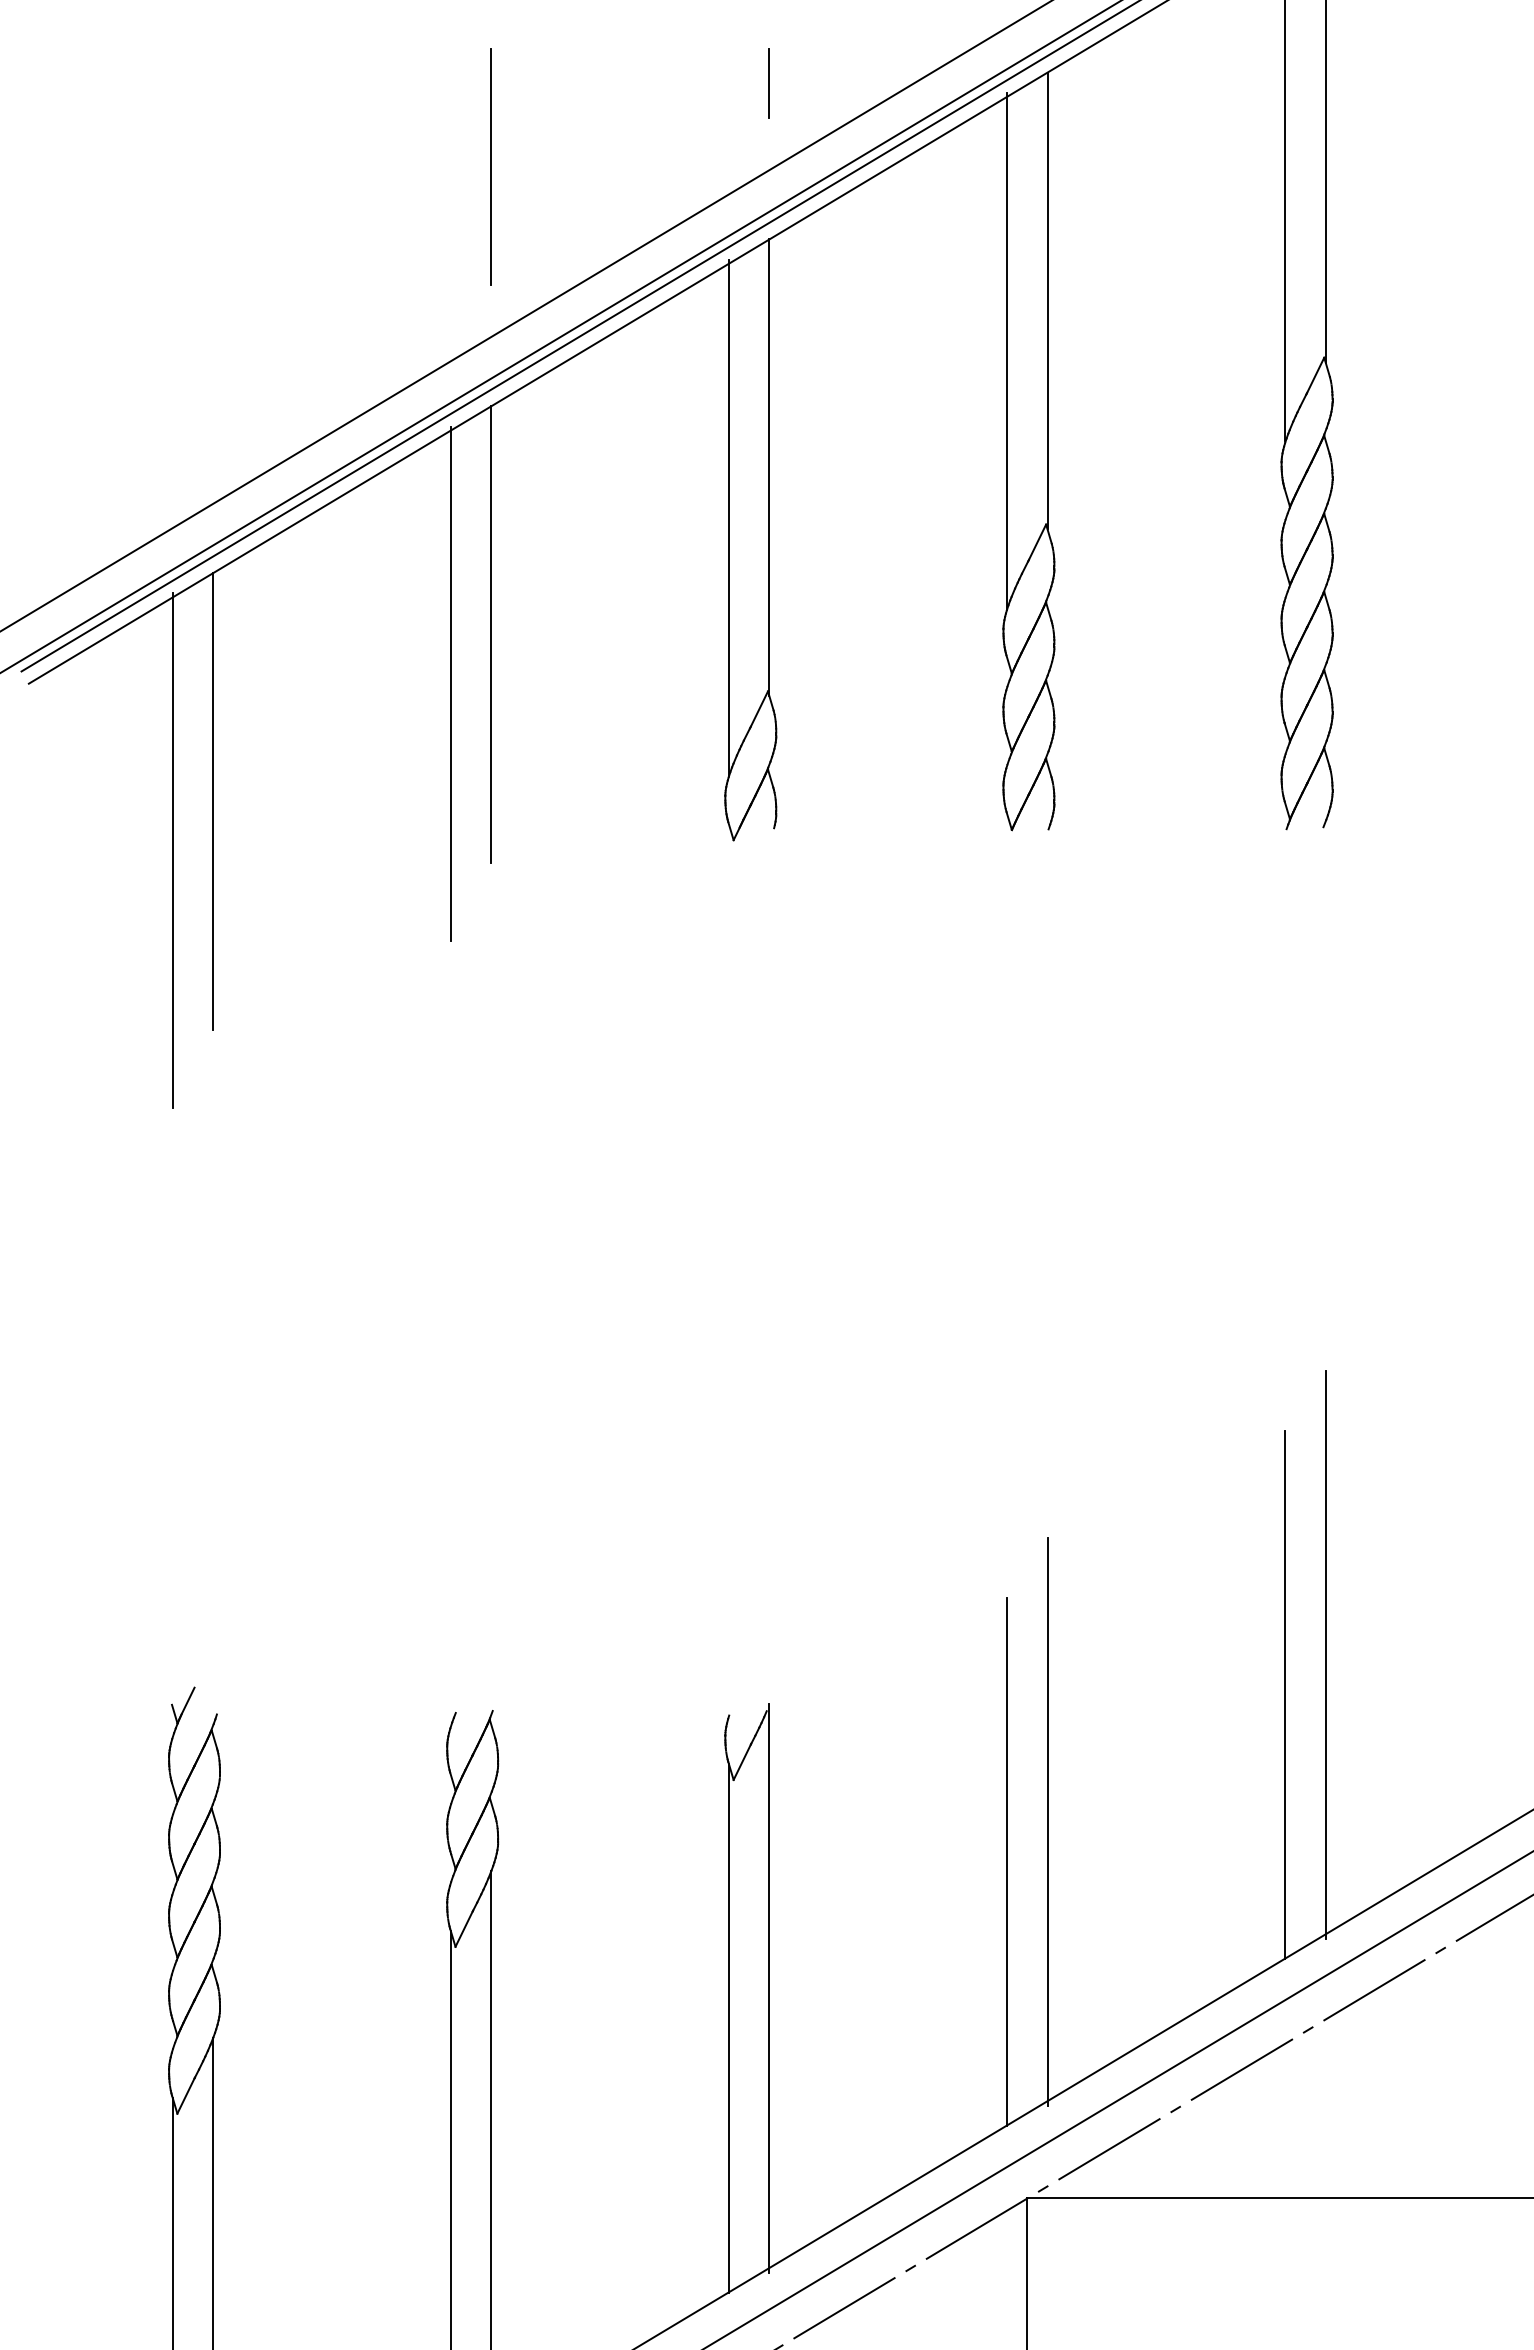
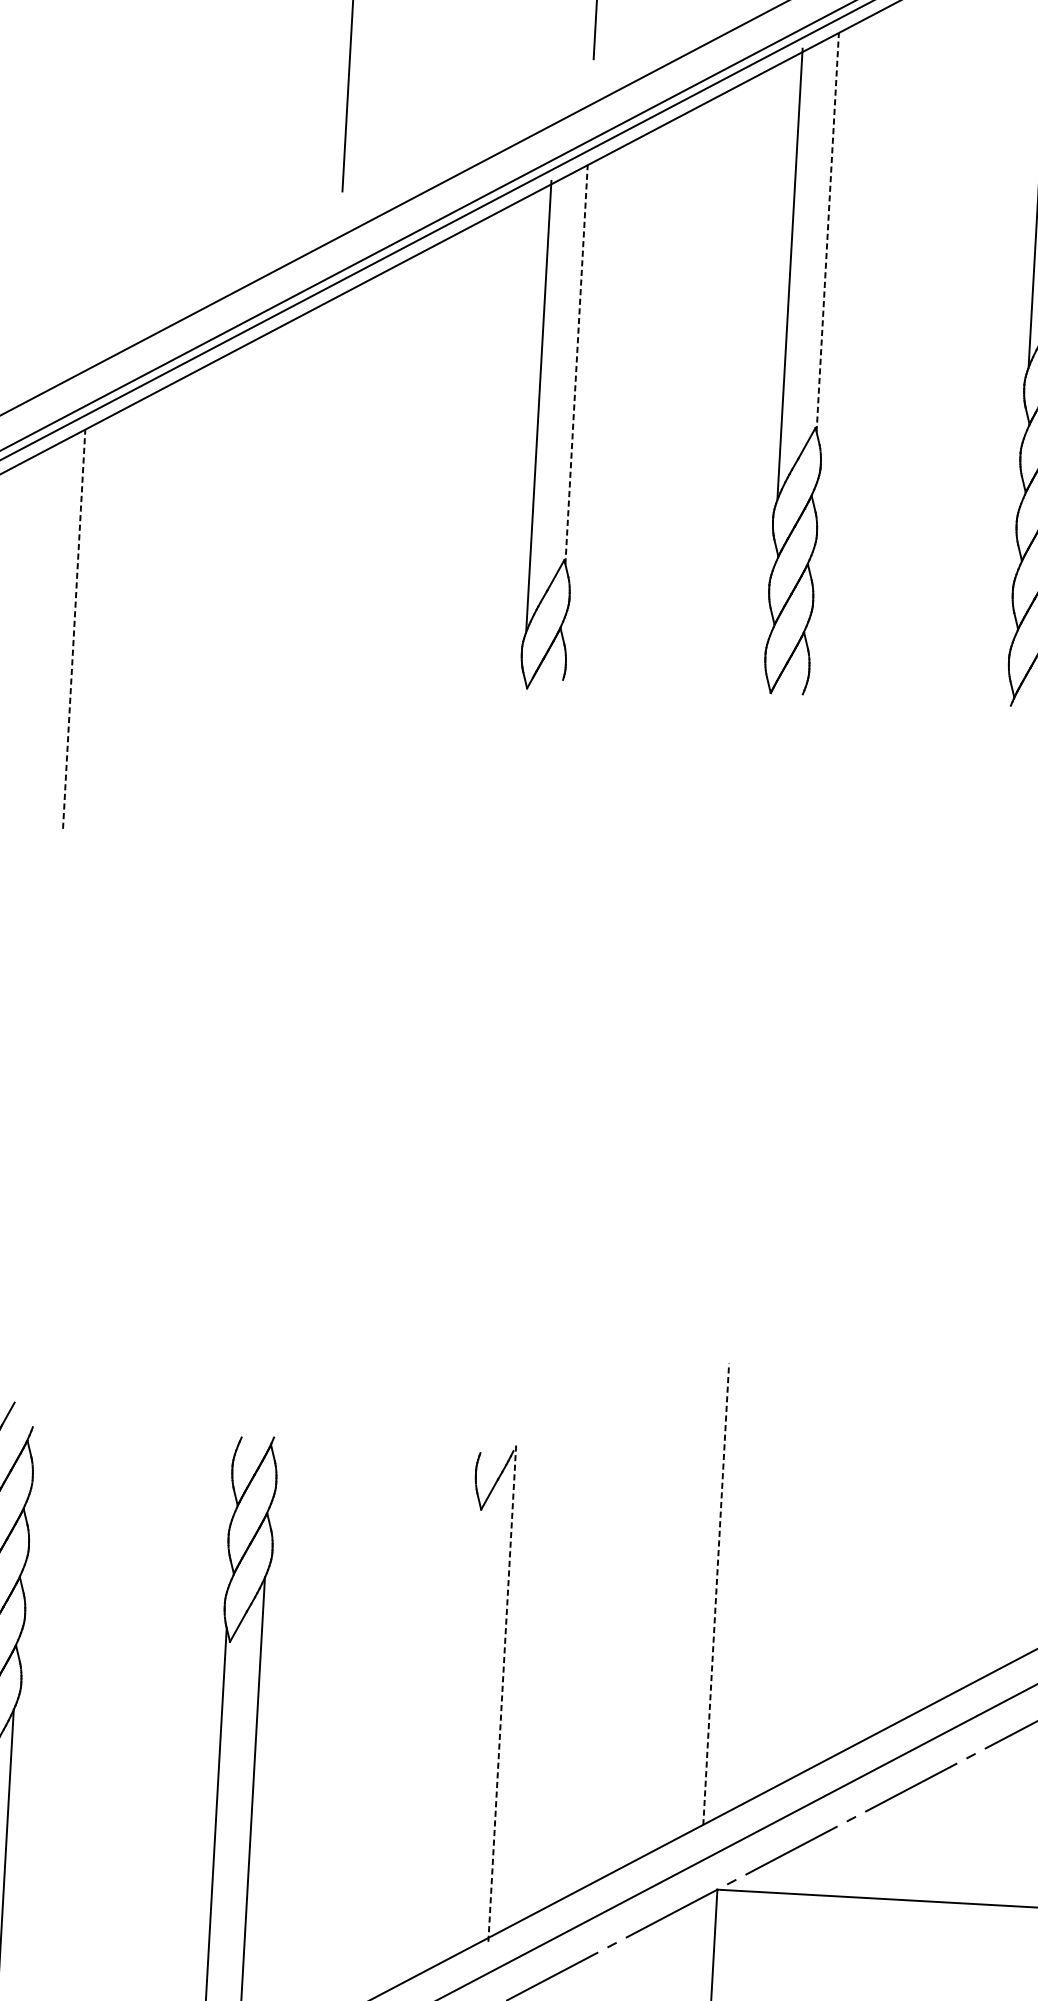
line: (1047, 300) -> (827, 232), solid -> dashed
line: (769, 467) -> (576, 364), solid -> dashed
line: (491, 634) -> (325, 496), removed
line: (450, 683) -> (287, 537), removed
line: (213, 801) -> (74, 629), solid -> dashed
line: (172, 850) -> (36, 669), removed
line: (1325, 1654) -> (1004, 1428), removed
line: (1285, 1694) -> (967, 1461), removed
line: (1047, 1821) -> (753, 1561), removed
line: (1007, 1861) -> (716, 1594), solid -> dashed
line: (769, 1988) -> (502, 1693), solid -> dashed
line: (729, 2028) -> (465, 1726), removed

